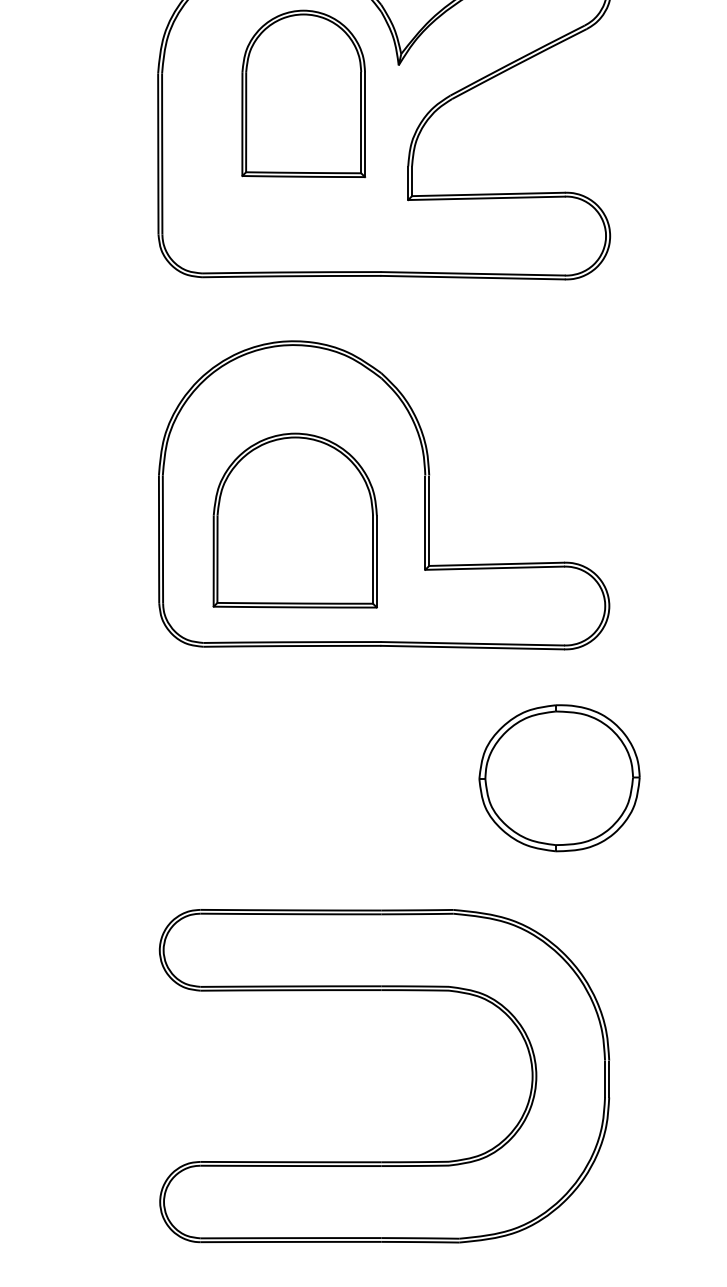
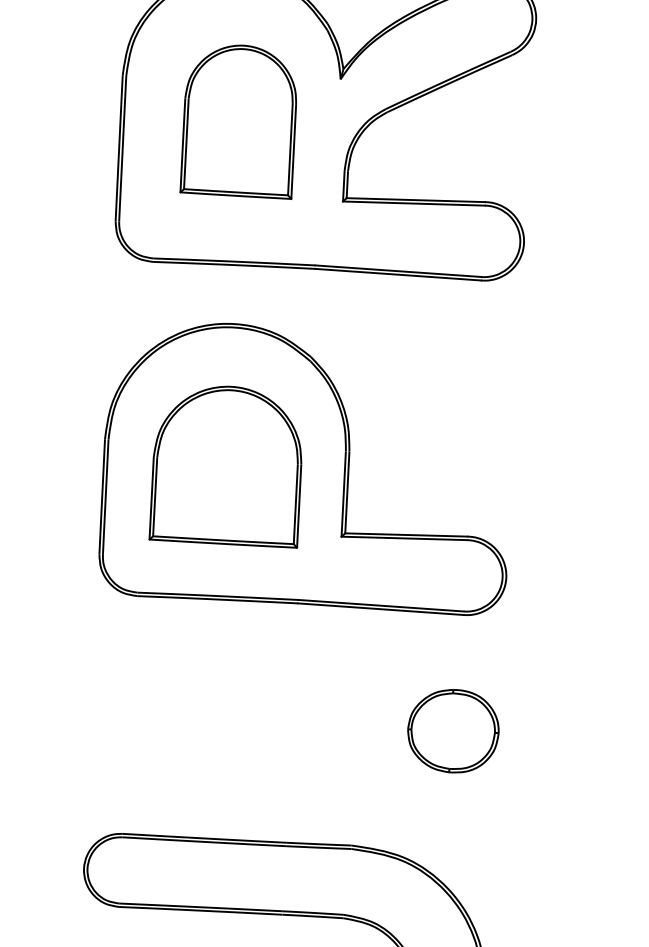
part: (303, 93) -> (239, 120), moved
part: (294, 520) -> (226, 465), moved
part: (559, 777) -> (453, 730), size x0.62

